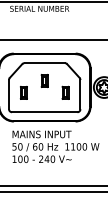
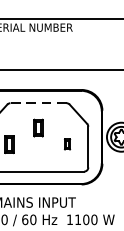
line: (44, 63) -> (38, 103), solid -> dashed
part: (65, 92) -> (67, 144), size x0.6

